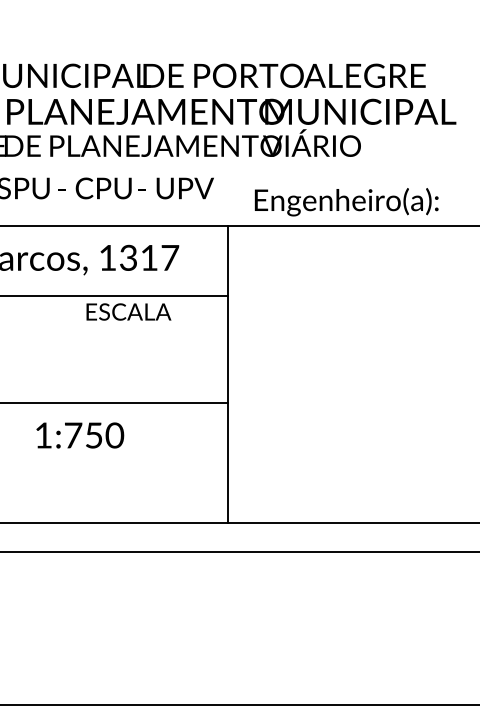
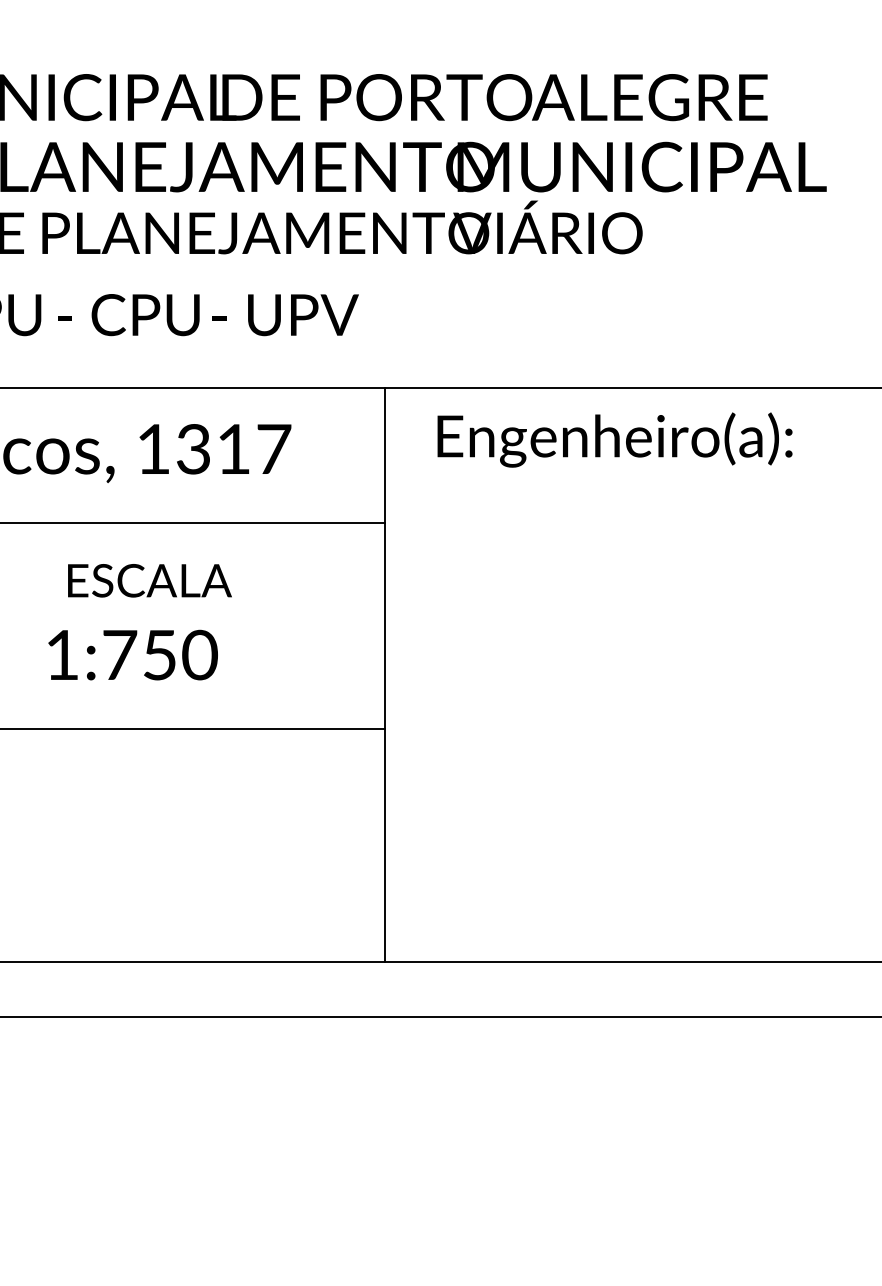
text: (346, 202) -> (614, 440), moved
text: (128, 311) -> (149, 579), moved
text: (80, 435) -> (133, 655), moved

